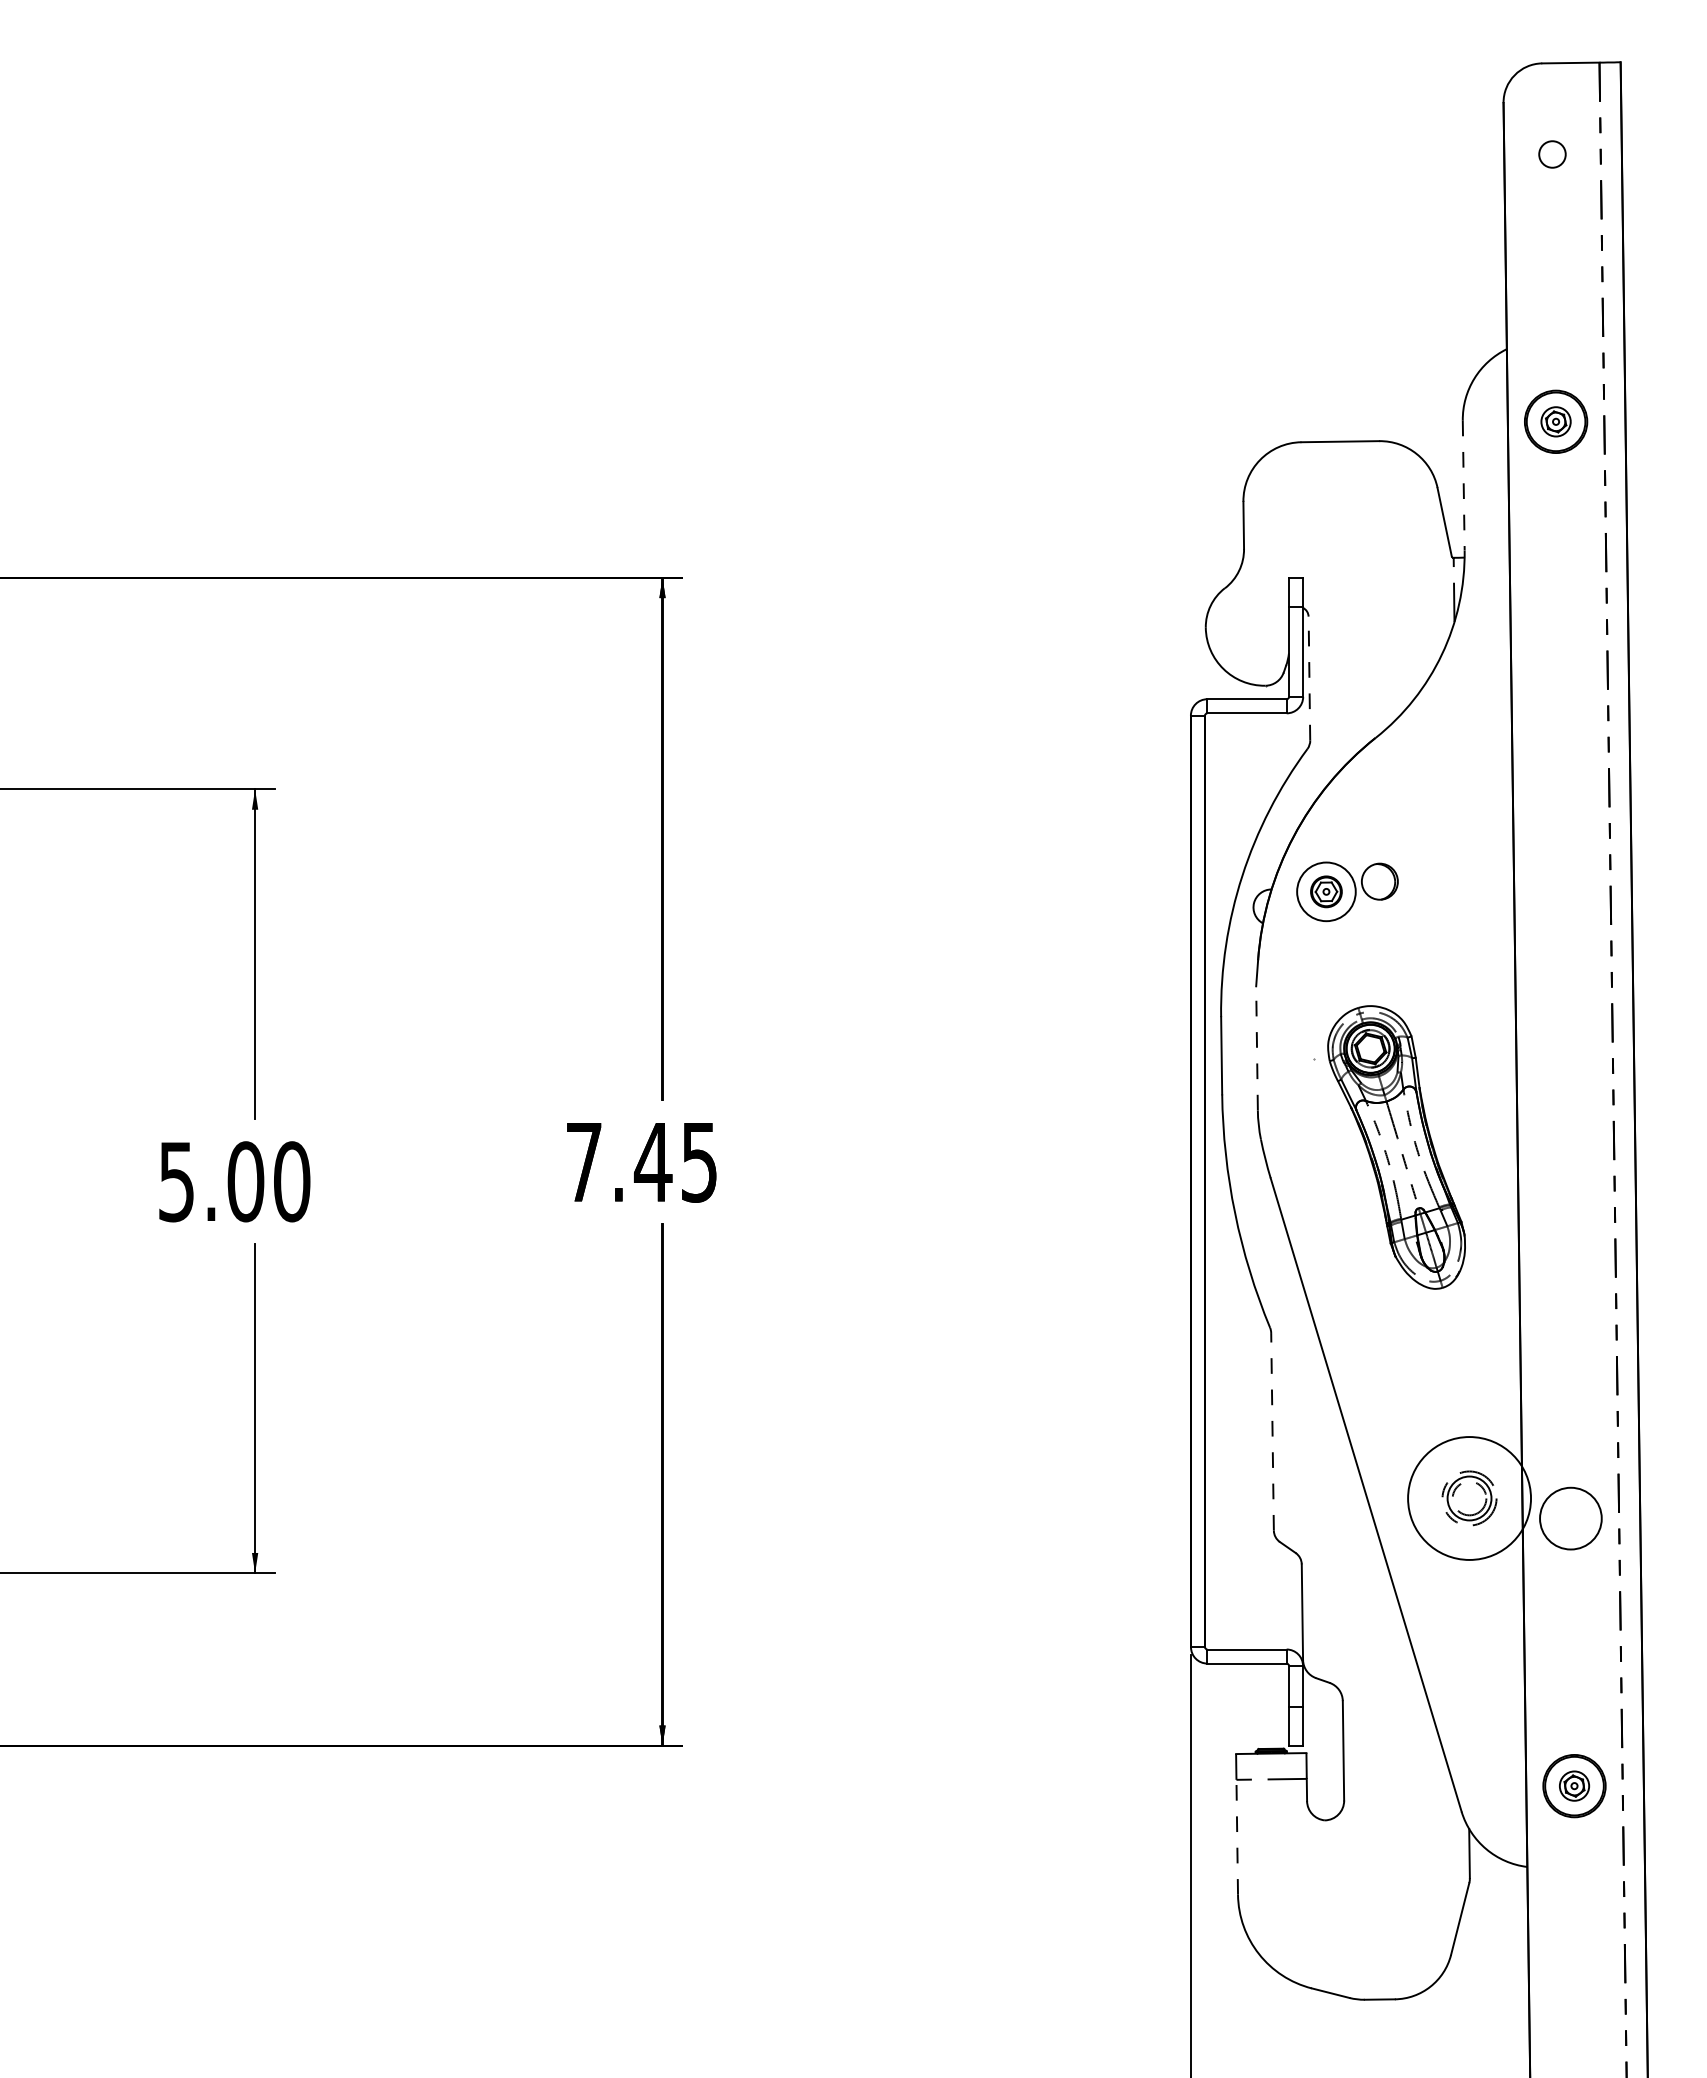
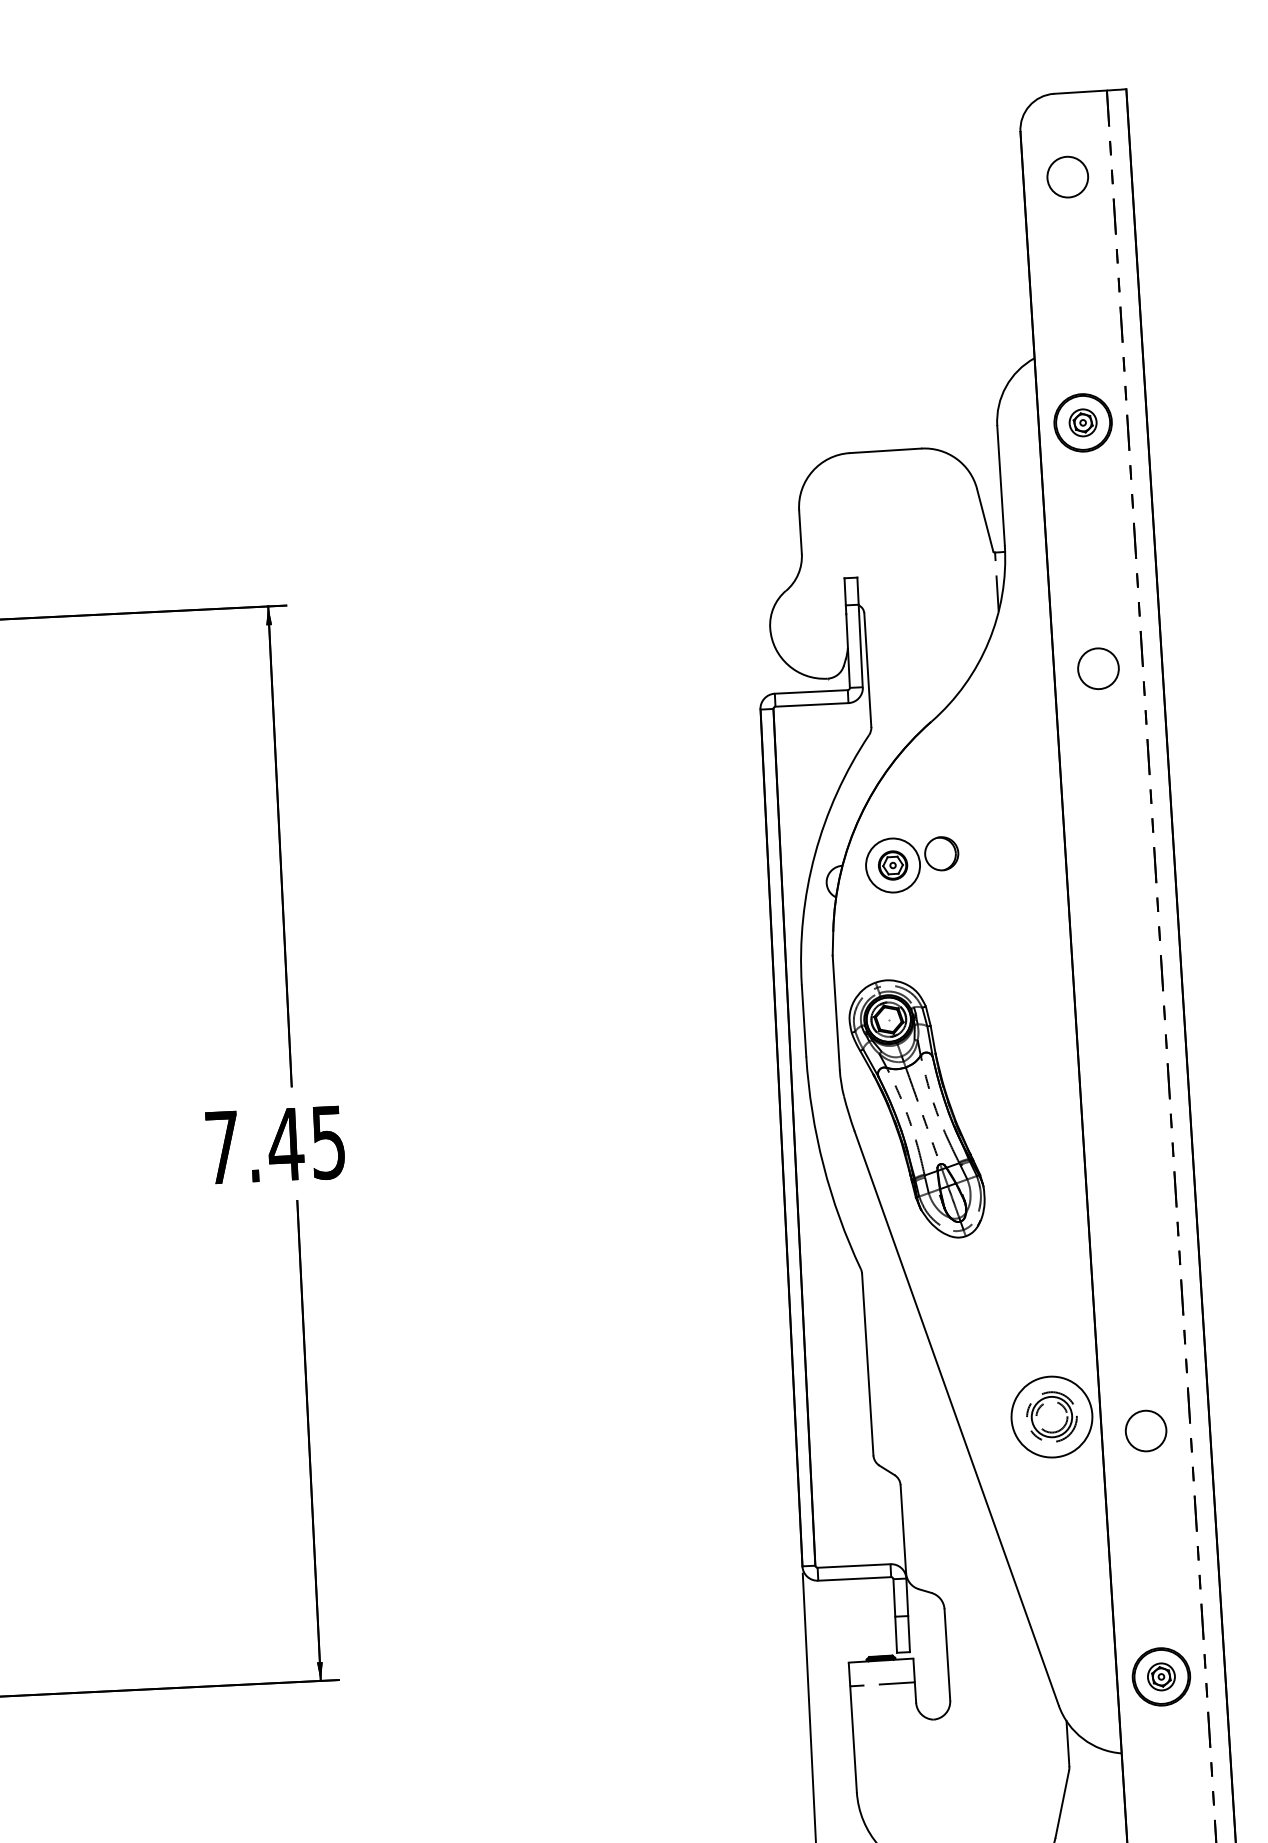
circle: (1552, 154) -> (1067, 177), size x1.67
line: (1463, 485) -> (1000, 485), dashed -> solid
line: (1309, 678) -> (867, 670), dashed -> solid
circle: (1559, 689) -> (1098, 668), added
line: (1257, 1047) -> (836, 1011), dashed -> solid
part: (1396, 1147) -> (917, 1109), moved
line: (1272, 1431) -> (867, 1364), dashed -> solid
circle: (1469, 1498) -> (1051, 1417), size x0.71
circle: (1570, 1518) -> (1145, 1430), size x0.71
line: (1237, 1836) -> (853, 1738), dashed -> solid

